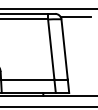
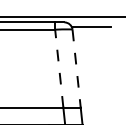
line: (51, 49) -> (59, 68), solid -> dashed
line: (64, 50) -> (76, 69), solid -> dashed

